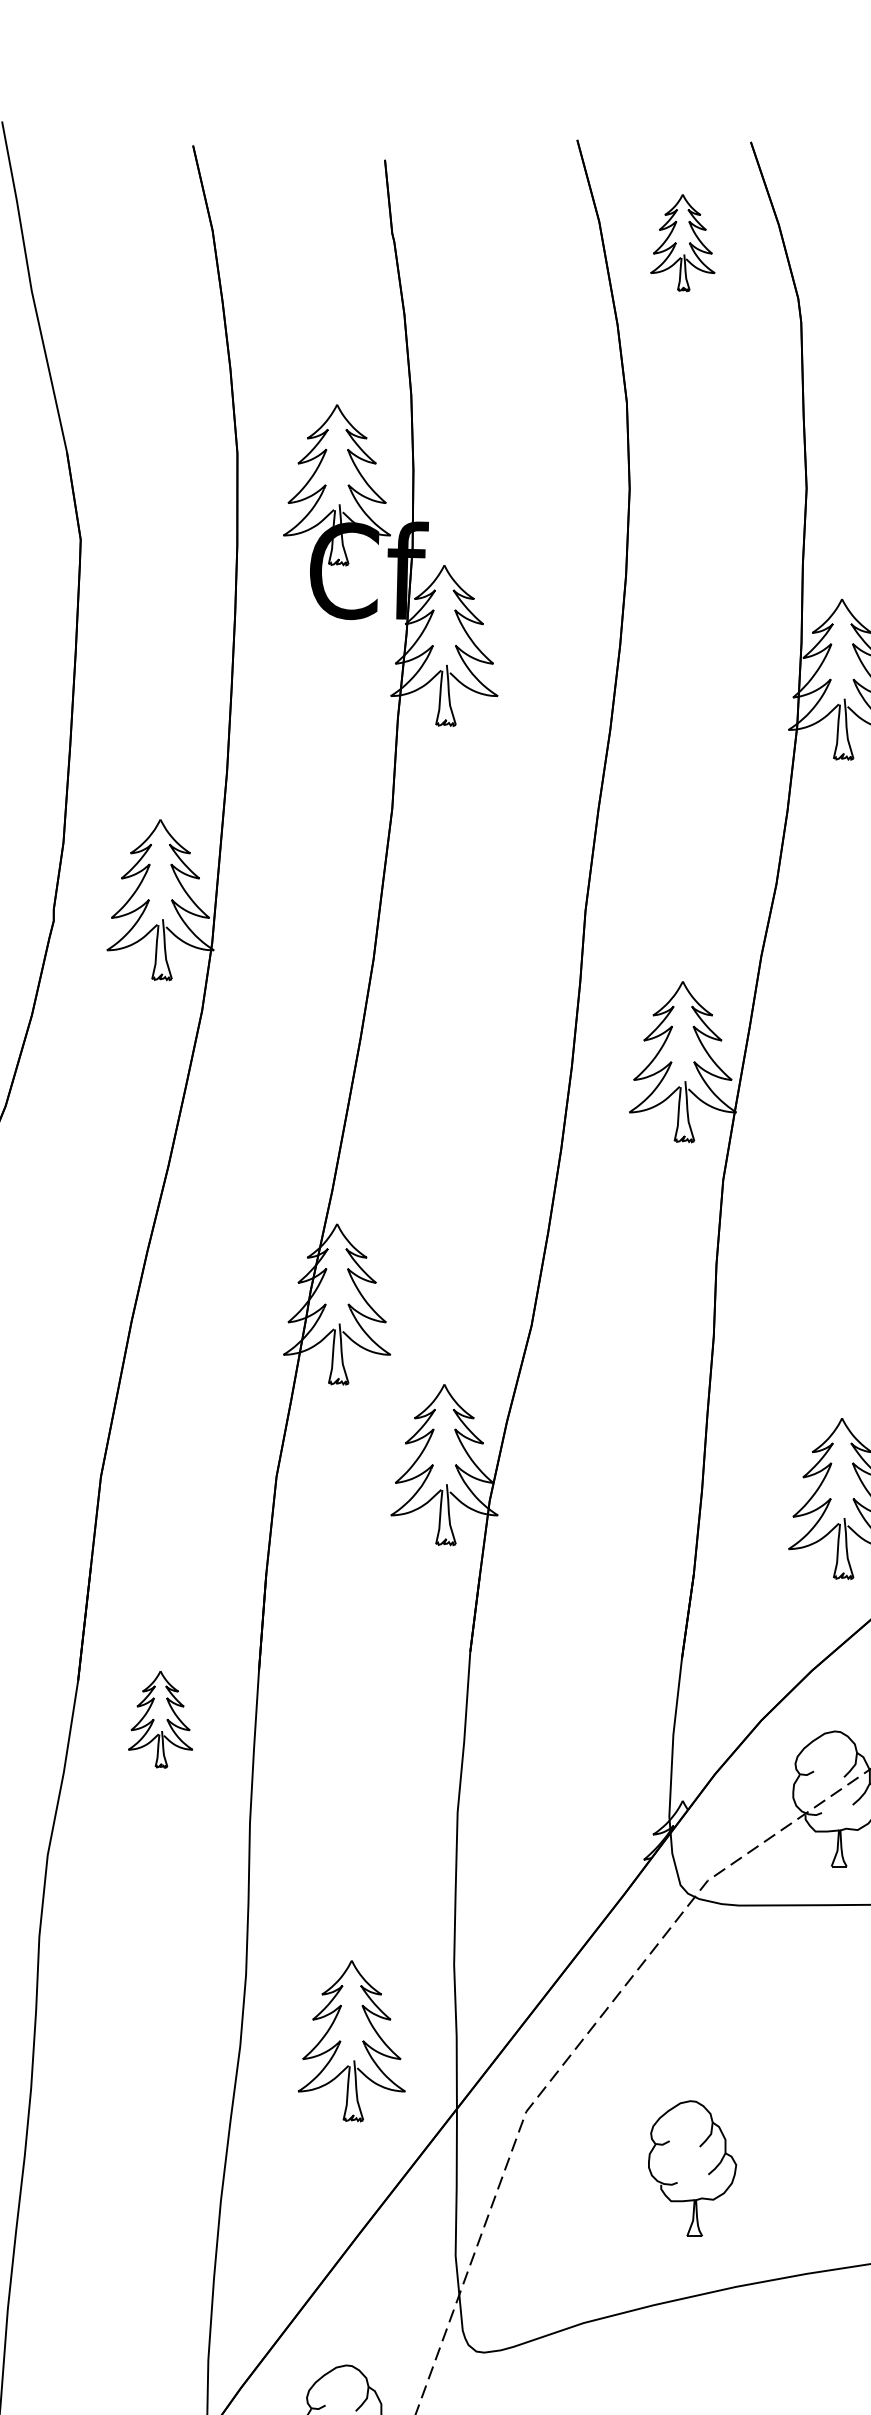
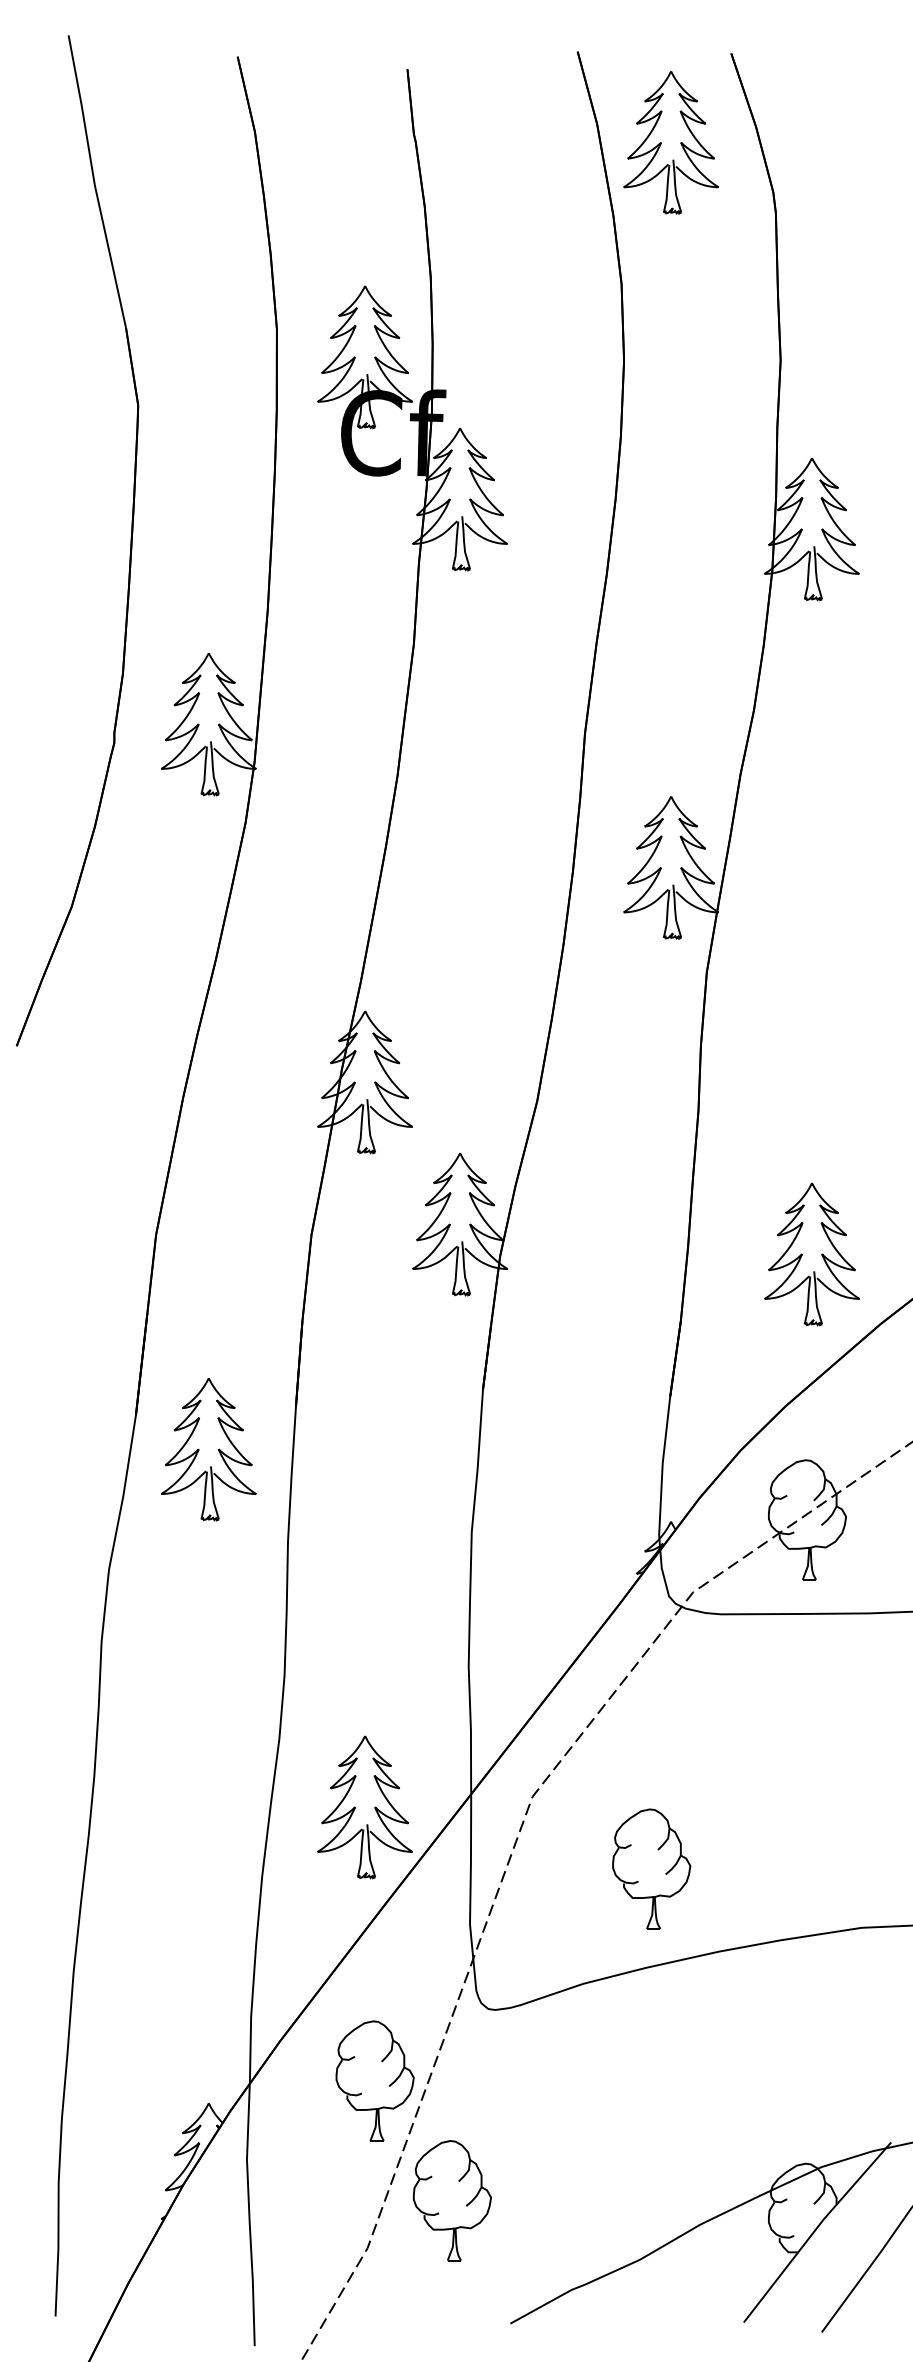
part: (682, 242) -> (670, 142), size x1.67
part: (160, 1719) -> (208, 1449), size x1.67
part: (351, 2041) -> (364, 1807), moved
part: (692, 2167) -> (651, 1868), moved

